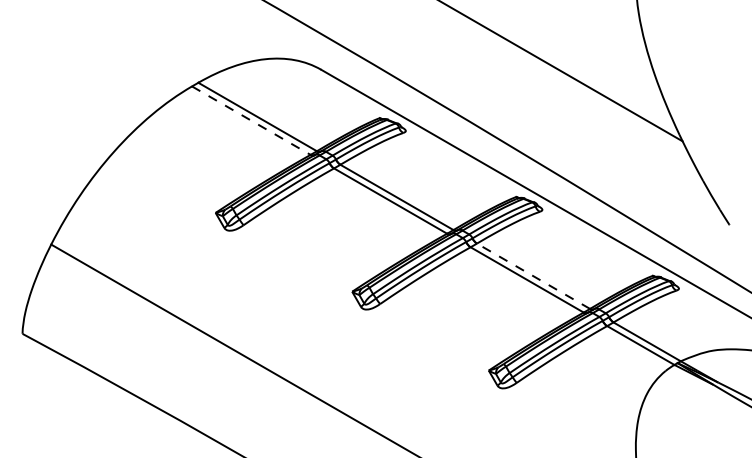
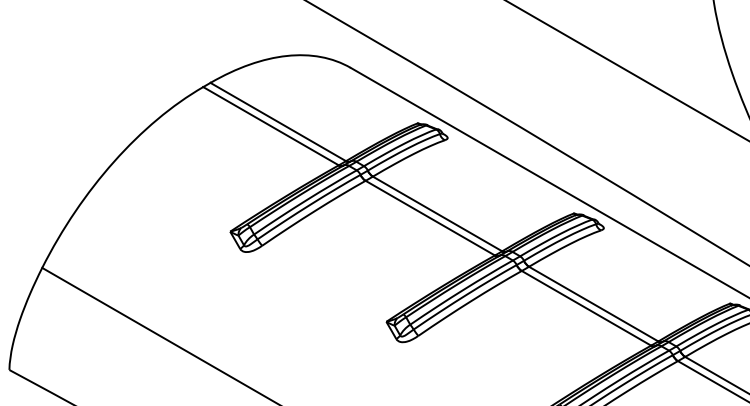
line: (251, 120) -> (271, 126), dashed -> solid
line: (533, 276) -> (593, 304), dashed -> solid

